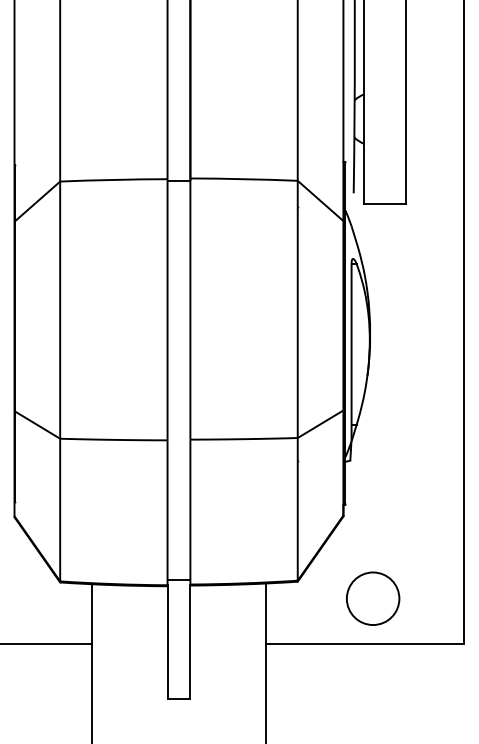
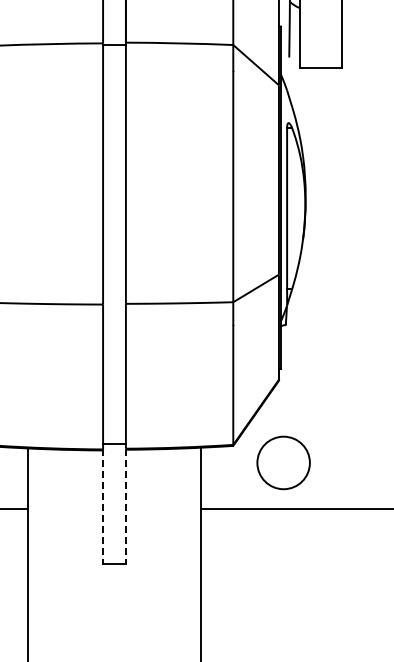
circle: (373, 598) -> (284, 462), moved
line: (167, 642) -> (103, 506), solid -> dashed
line: (190, 642) -> (126, 506), solid -> dashed

